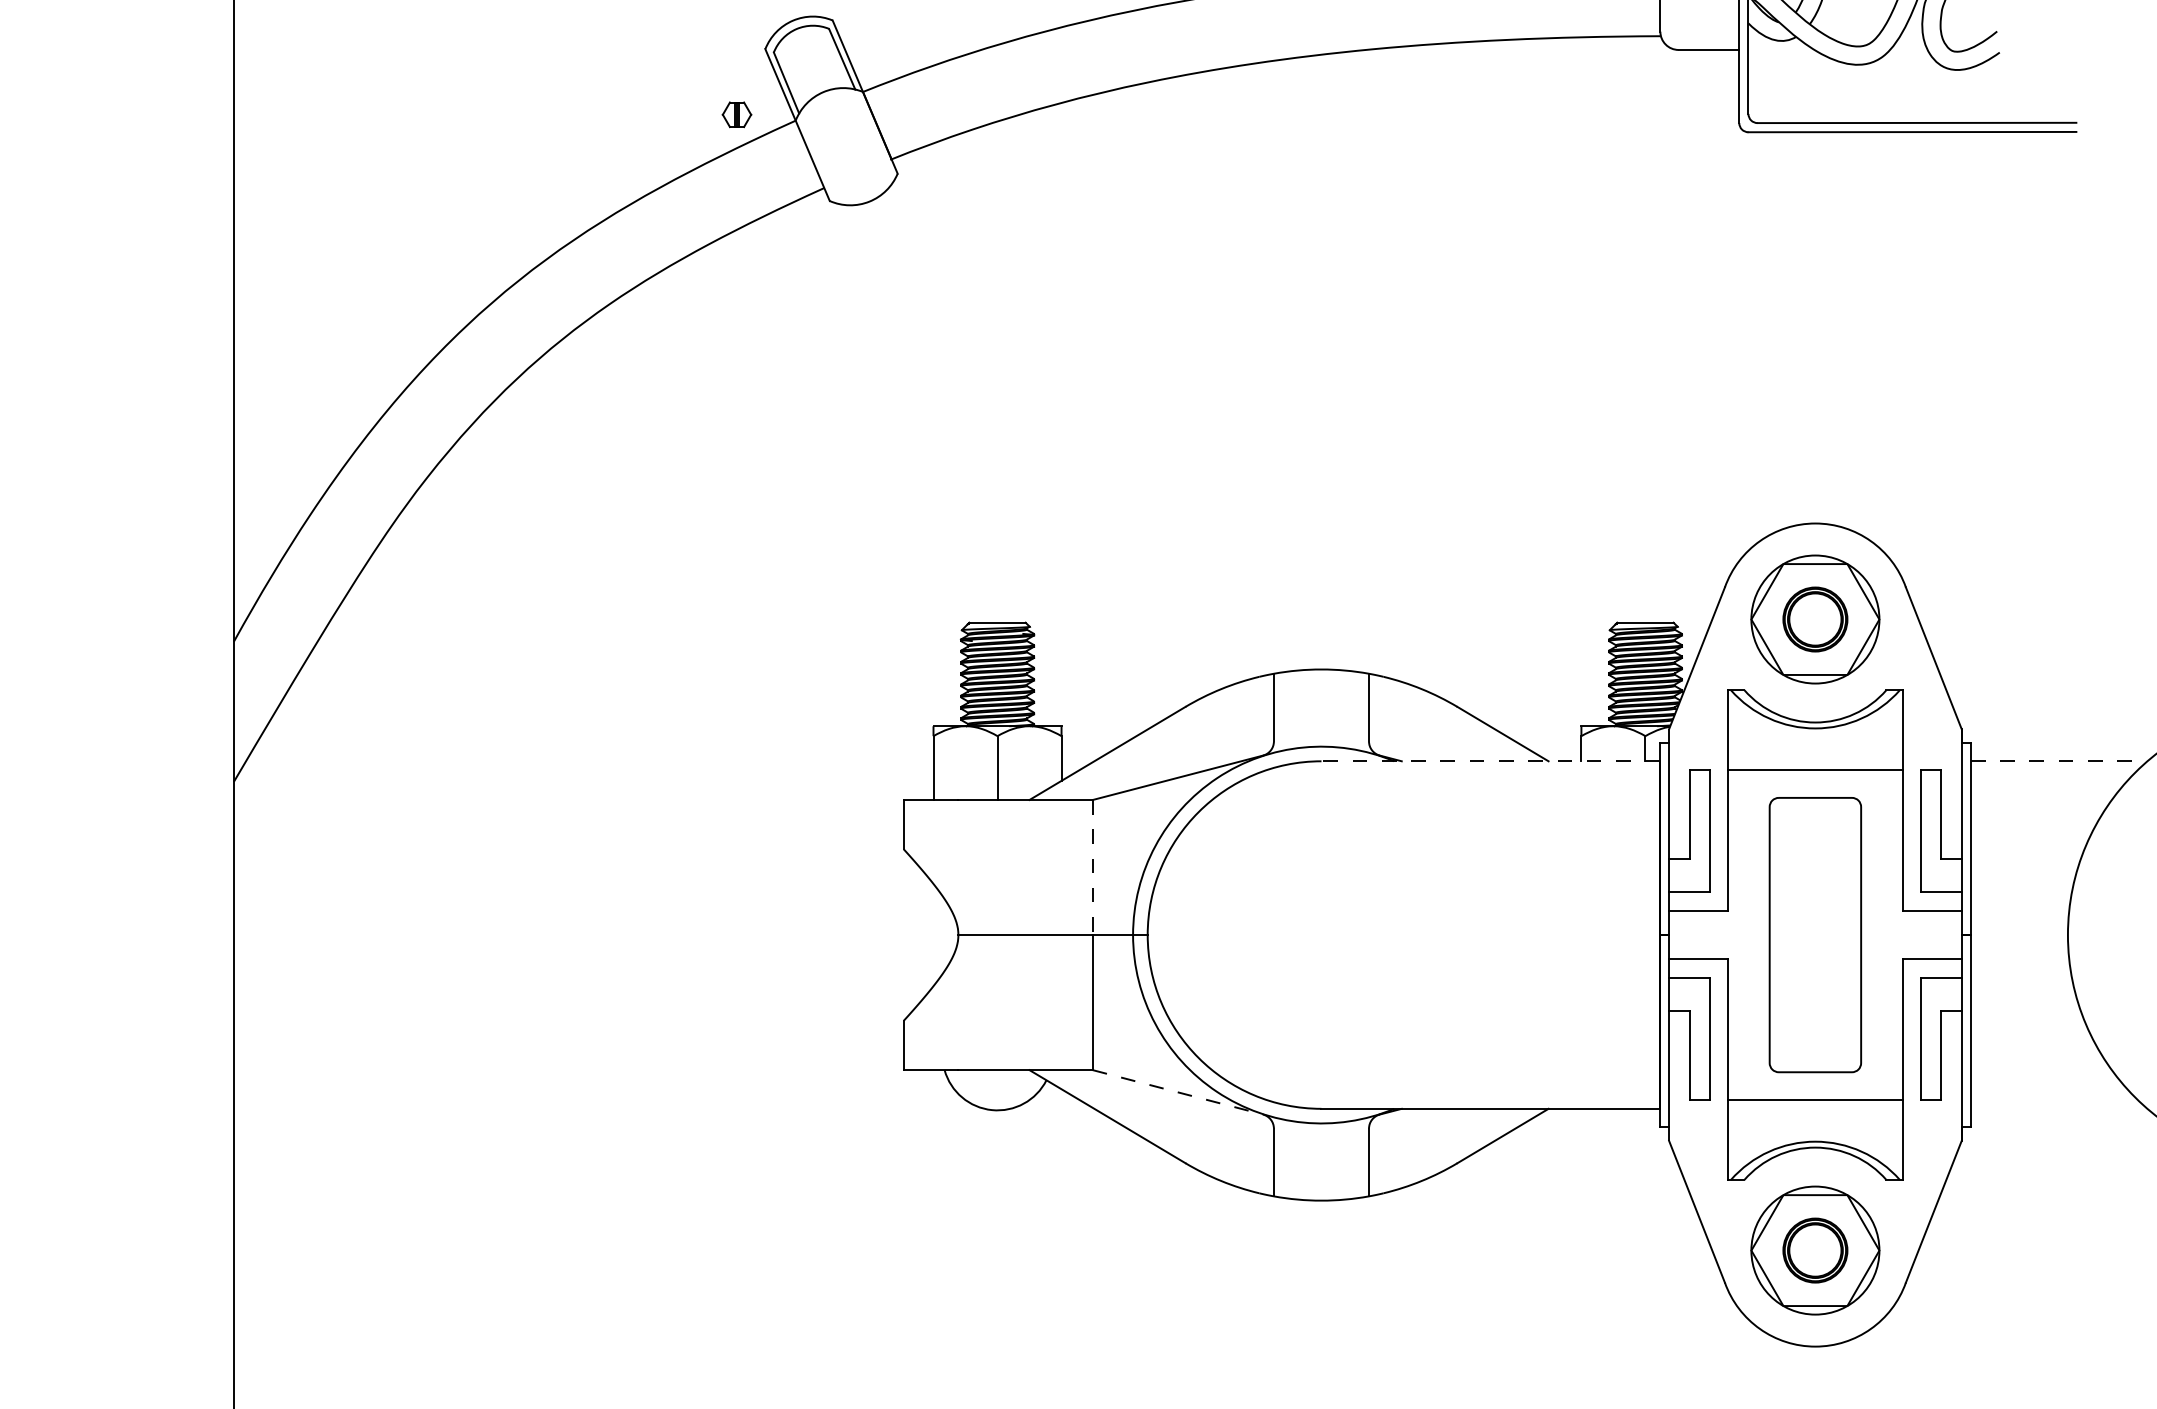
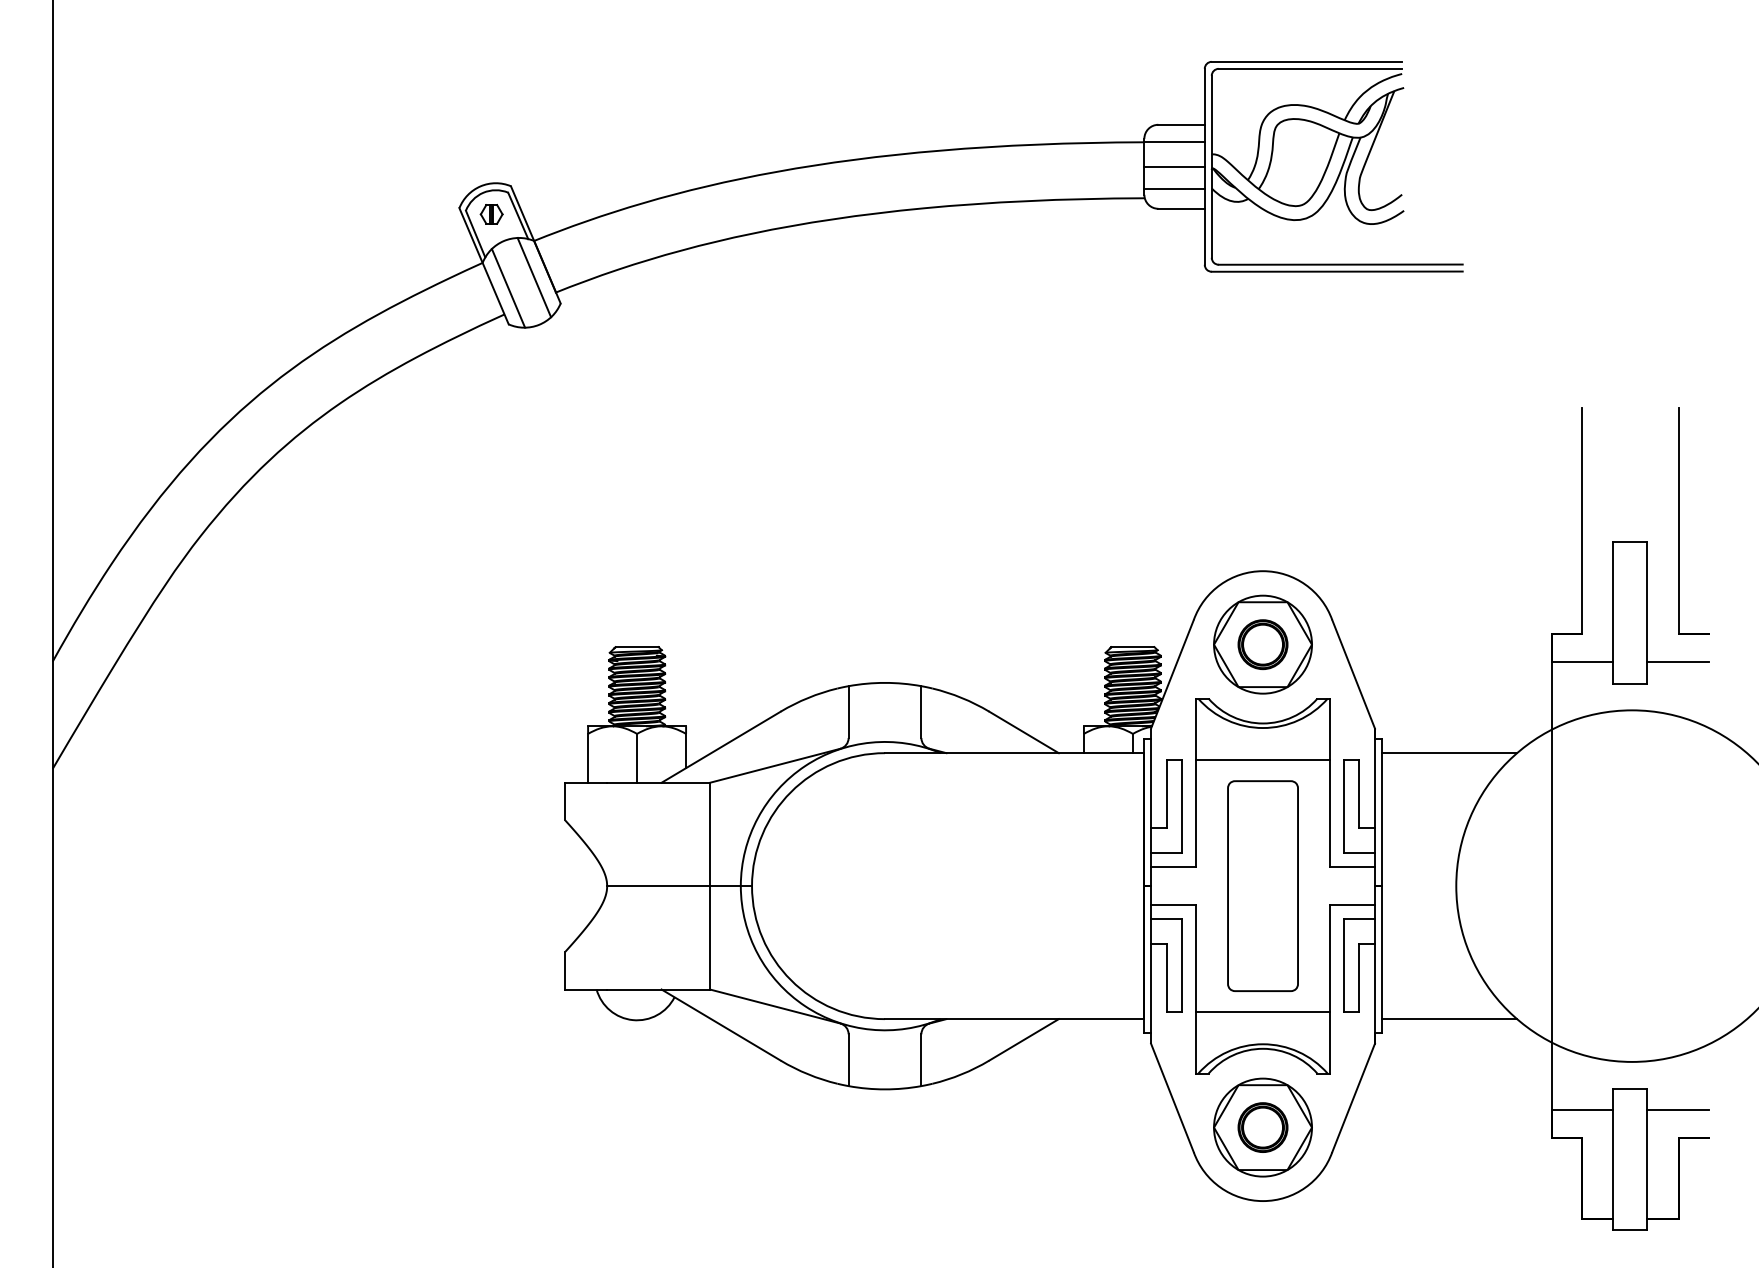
line: (1699, 23) -> (1174, 188), added
part: (736, 114) -> (491, 214), moved
line: (863, 139) -> (534, 277), added
line: (829, 152) -> (508, 287), added
line: (1490, 761) -> (1014, 753), dashed -> solid
line: (2059, 761) -> (1449, 753), dashed -> solid
line: (1093, 867) -> (710, 834), dashed -> solid
line: (1178, 1092) -> (775, 1006), dashed -> solid
line: (2059, 1109) -> (1449, 1019), added

